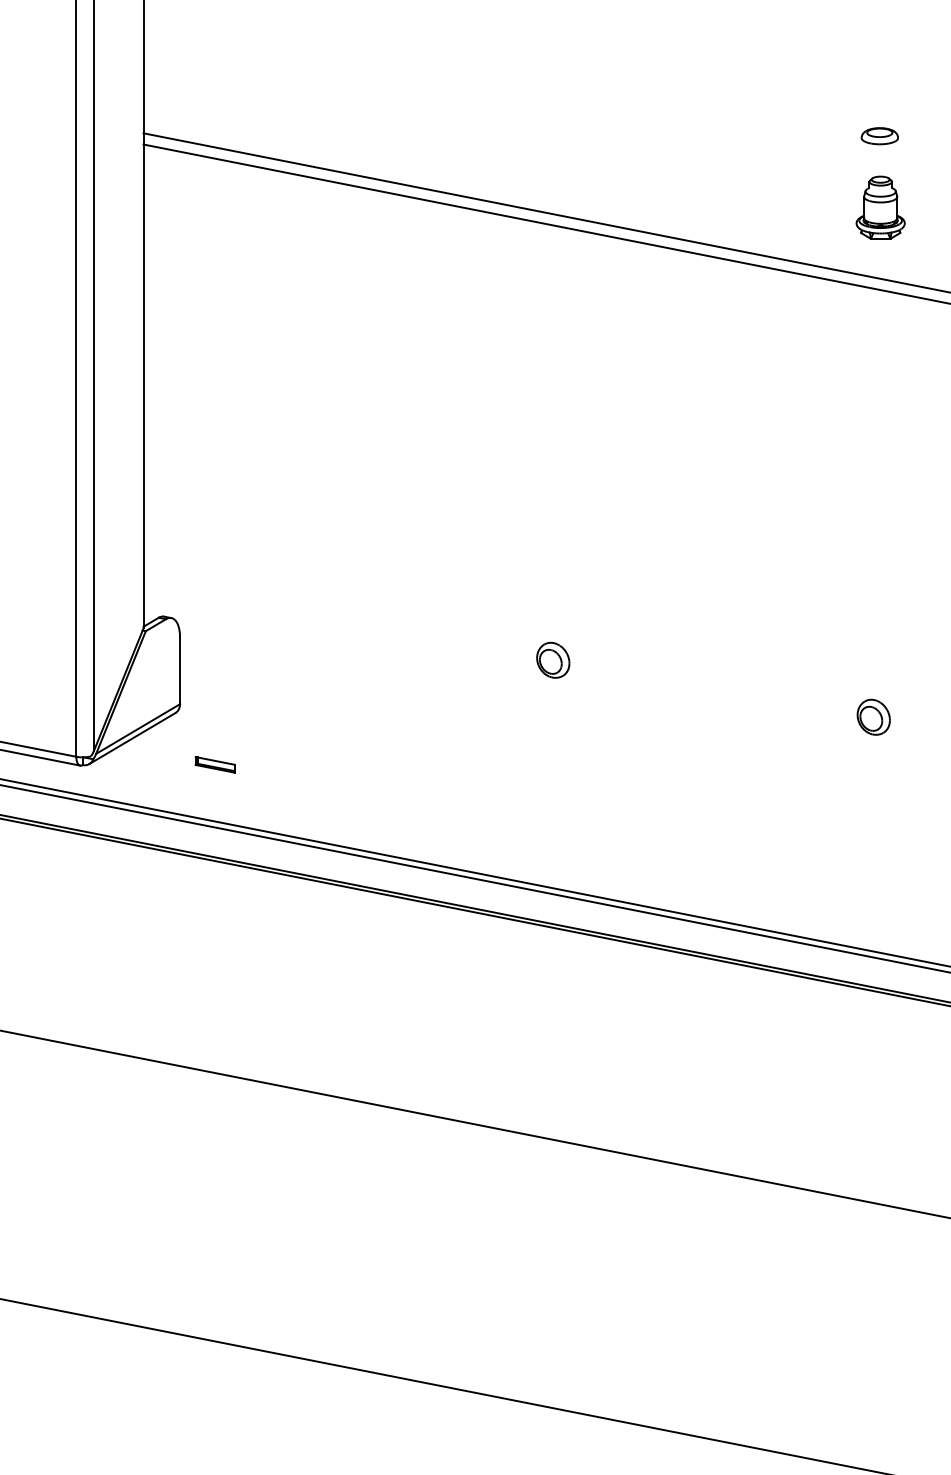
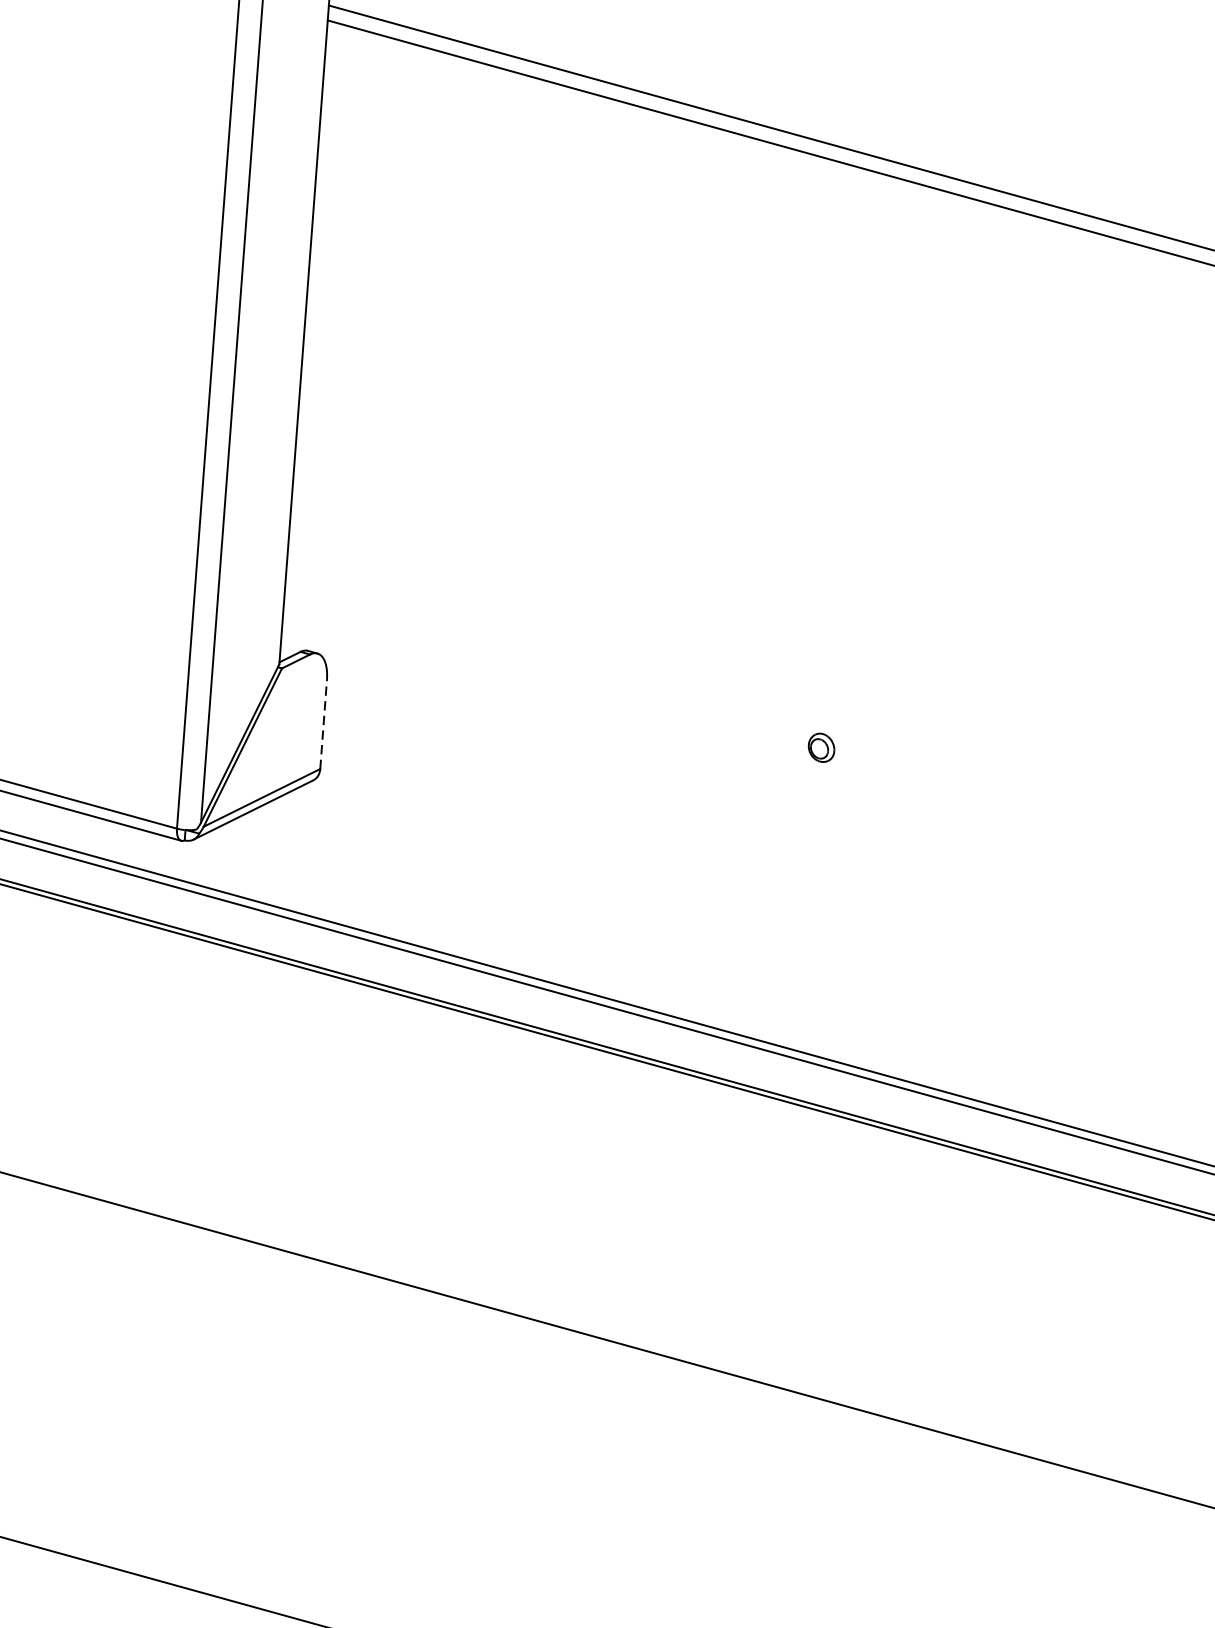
part: (553, 659) -> (821, 746), size x0.6
line: (180, 670) -> (324, 724), solid -> dashed
part: (214, 764) -> (360, 852), removed

